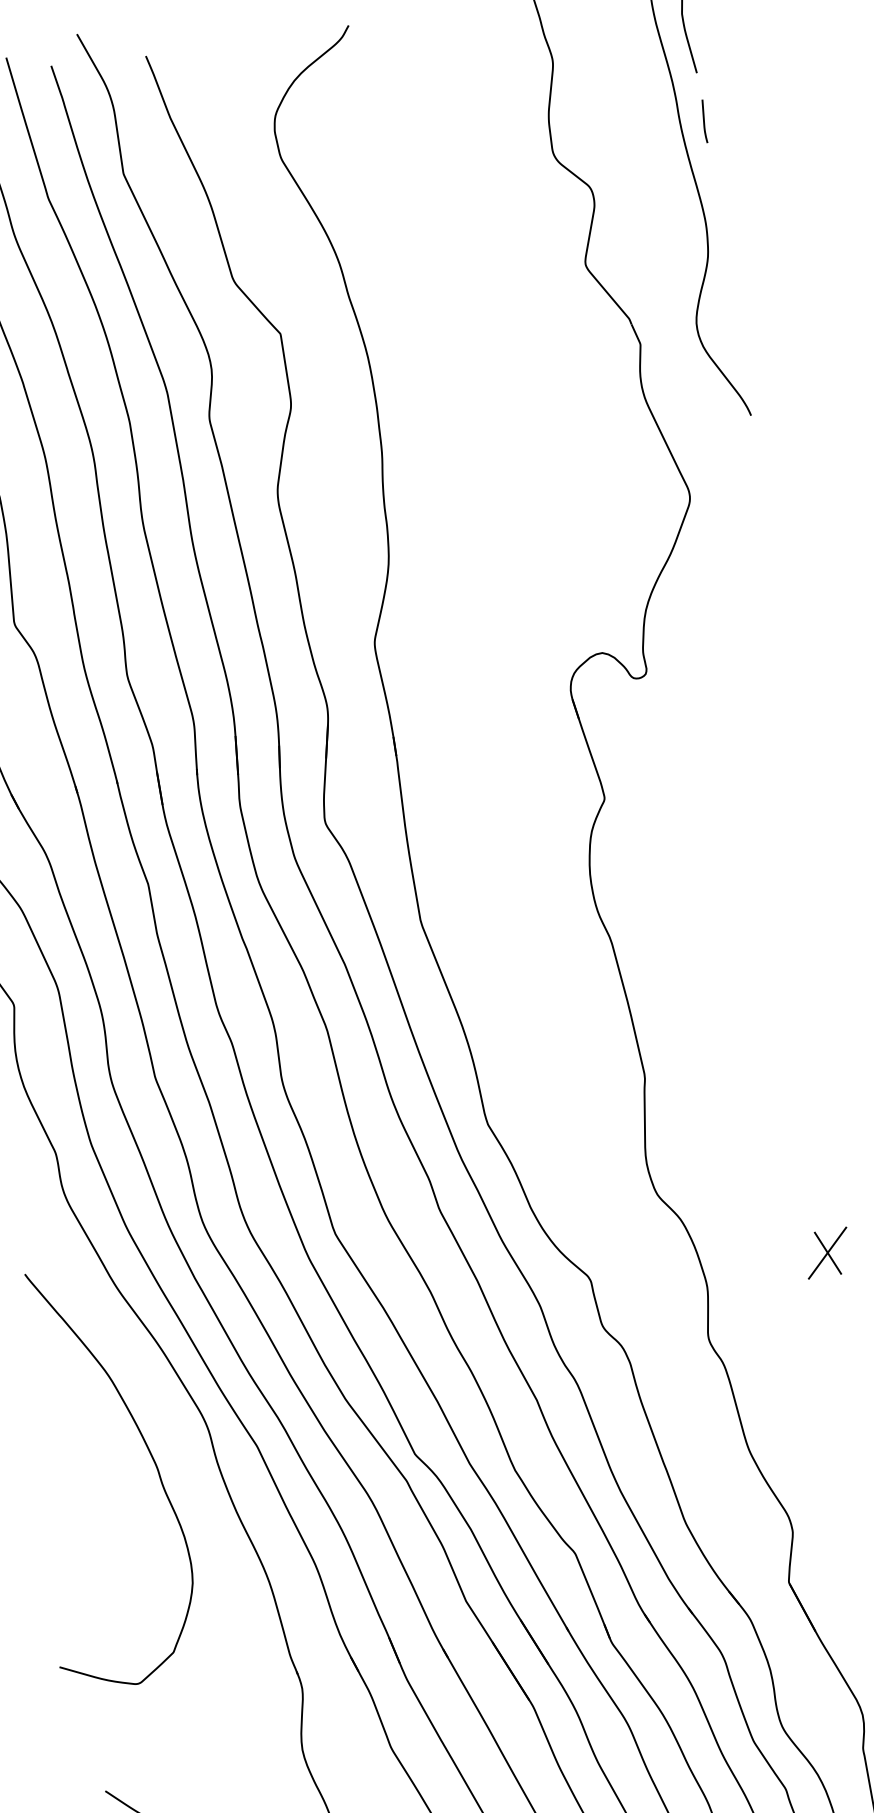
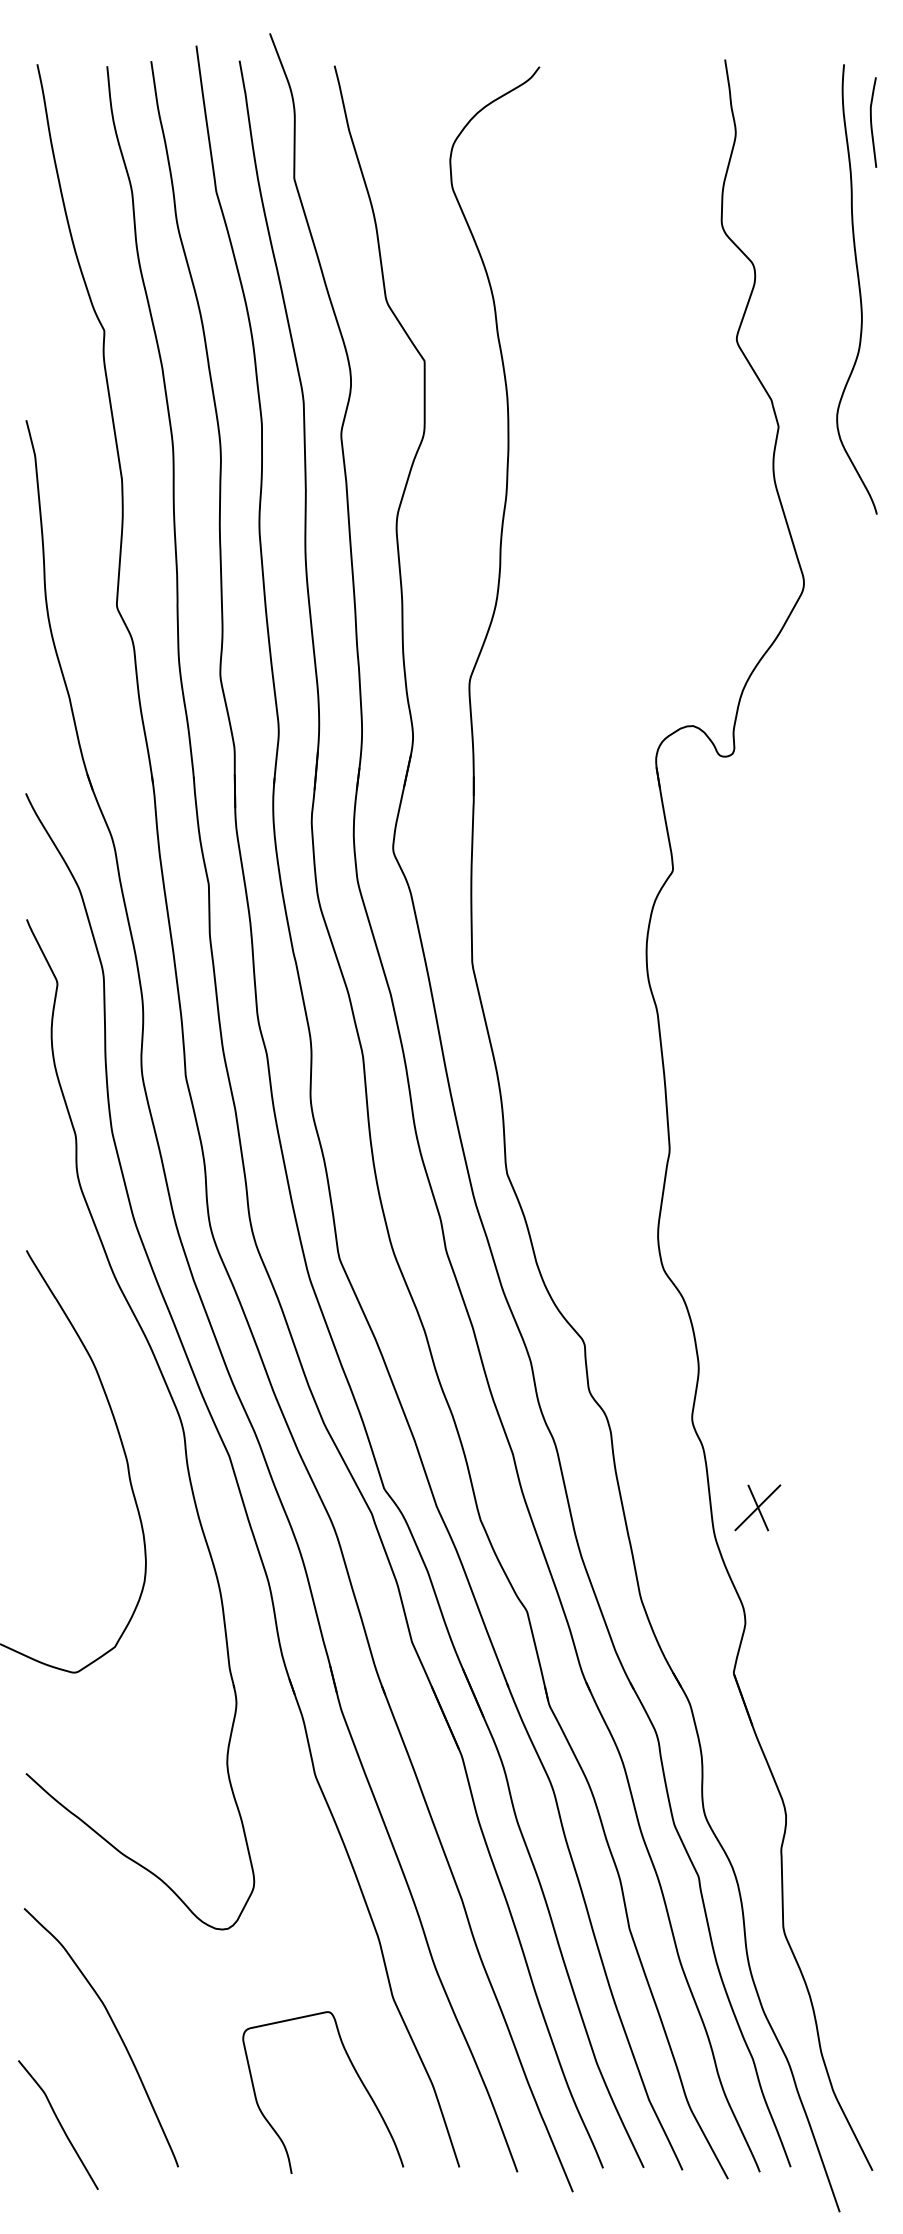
line: (704, 121) -> (876, 216), removed
part: (827, 1252) -> (757, 1507), moved

